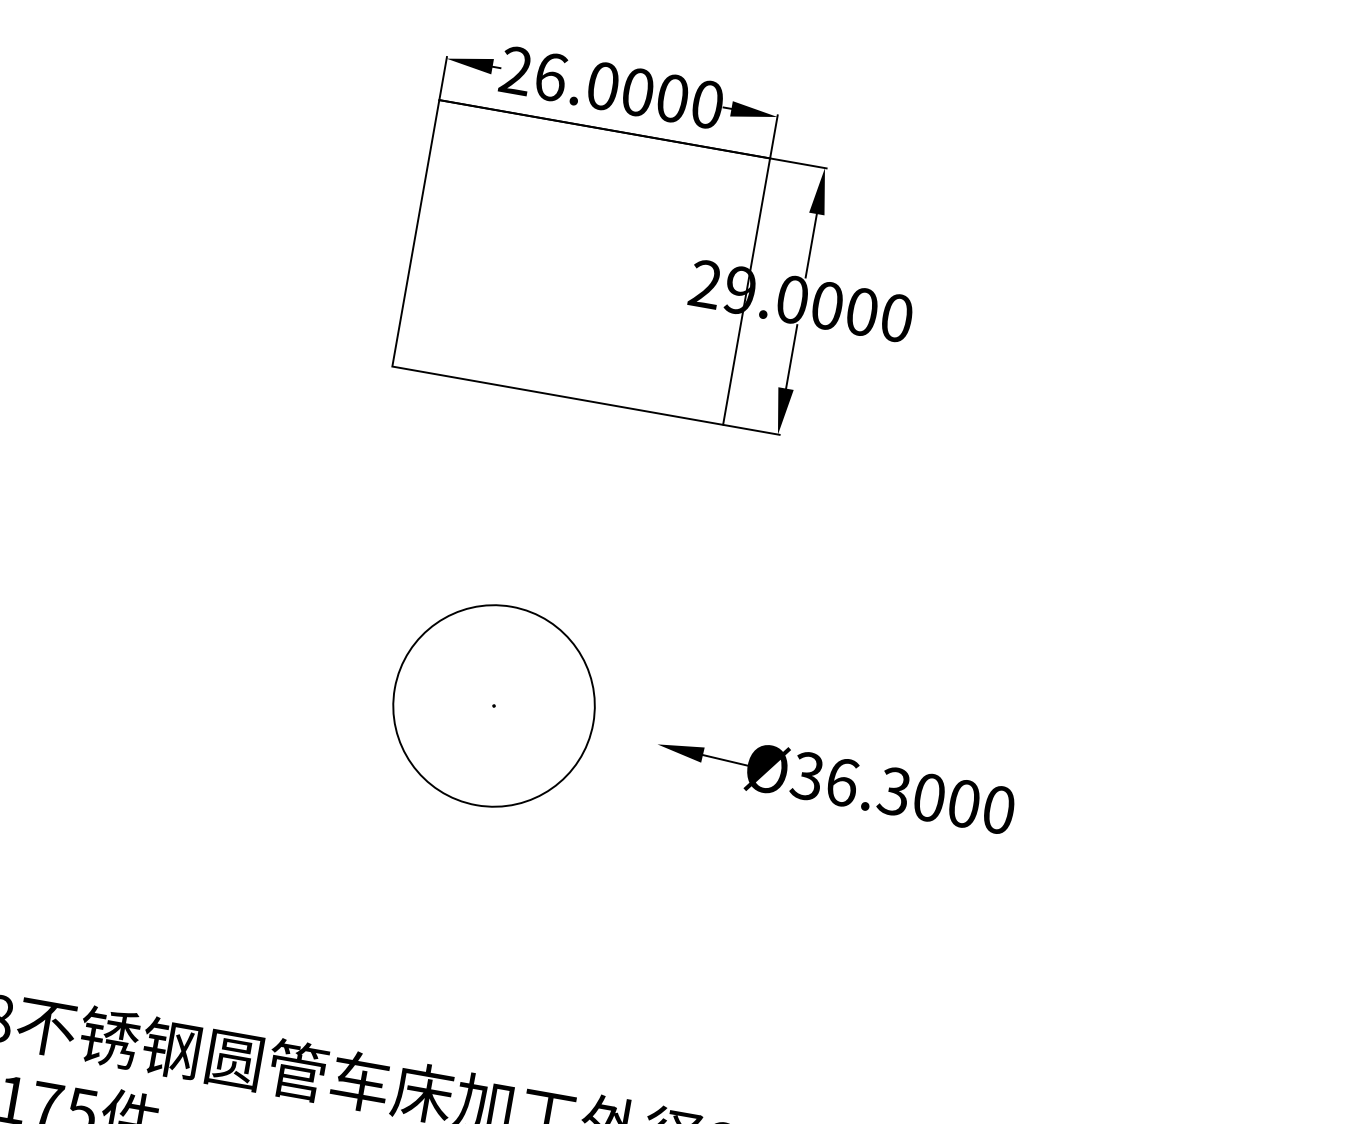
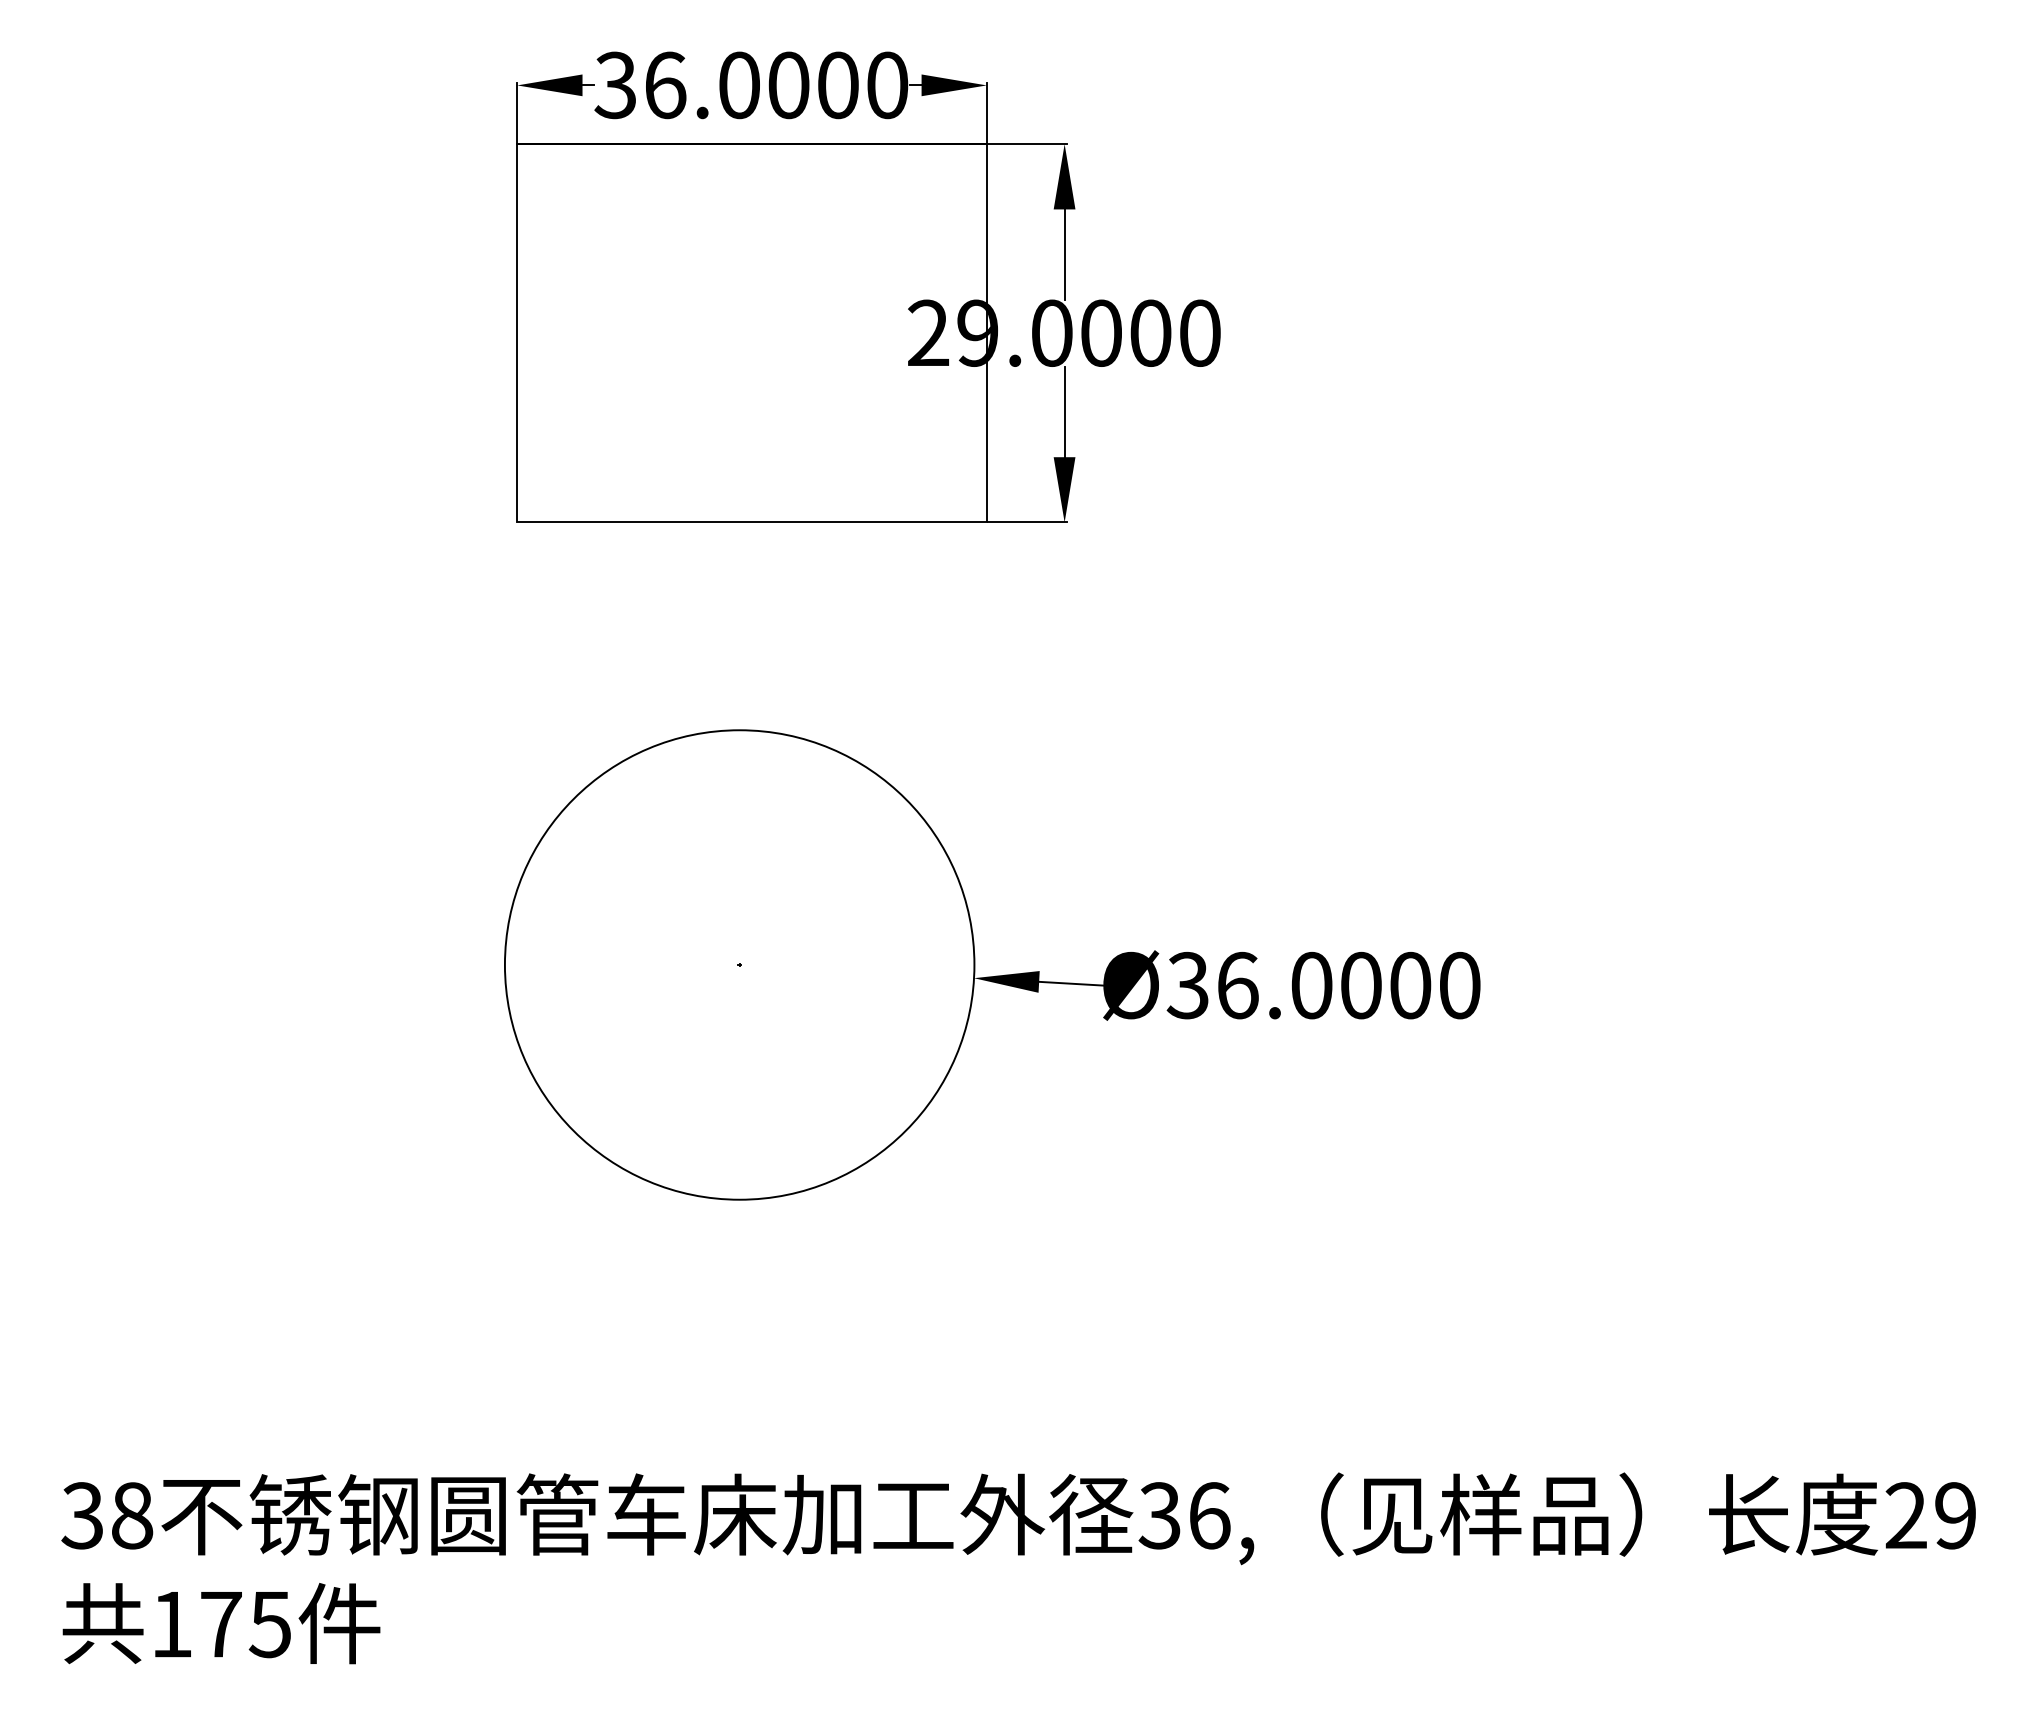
text: (515, 70) -> (615, 85), 26.0000 -> 36.0000
circle: (493, 705) -> (739, 964), size x1.67
text: (894, 791) -> (1311, 985), Ø36.3000 -> Ø36.0000

